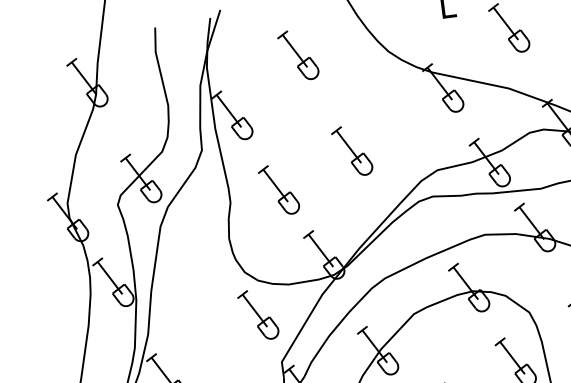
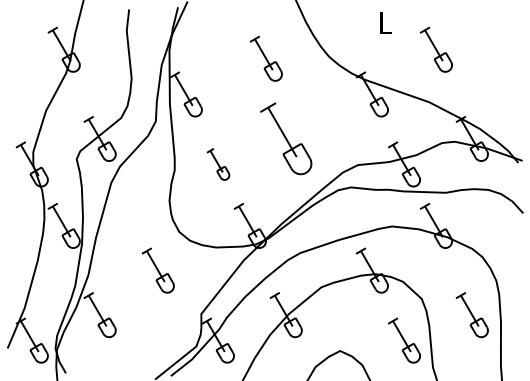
part: (297, 55) -> (265, 58), moved
part: (351, 150) -> (285, 138), size x1.6
part: (279, 190) -> (218, 164), size x0.7
part: (257, 315) -> (157, 270), moved

